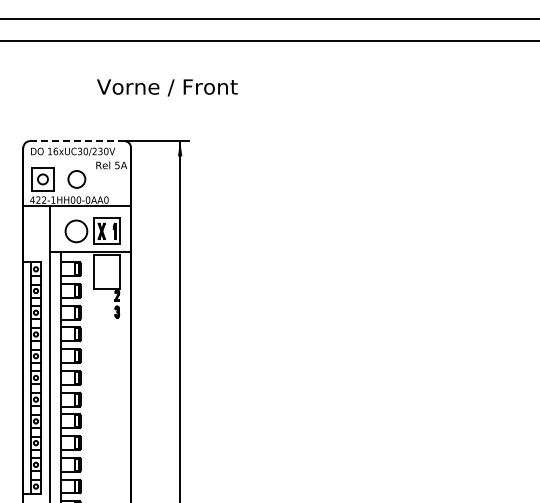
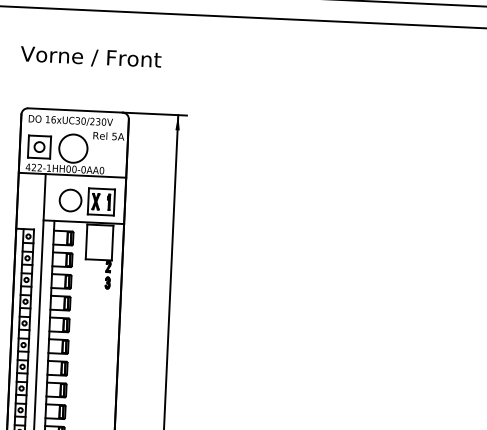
text: (167, 87) -> (91, 57), moved
line: (77, 141) -> (75, 110), dashed -> solid
circle: (76, 179) -> (73, 148), size x1.67

